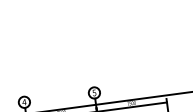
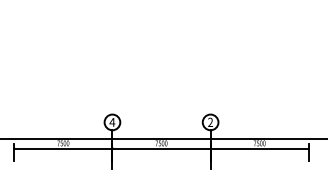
text: (94, 93) -> (210, 122), 5 -> 2

